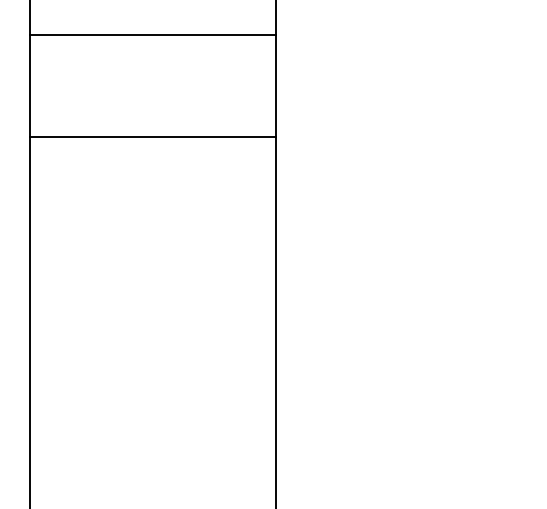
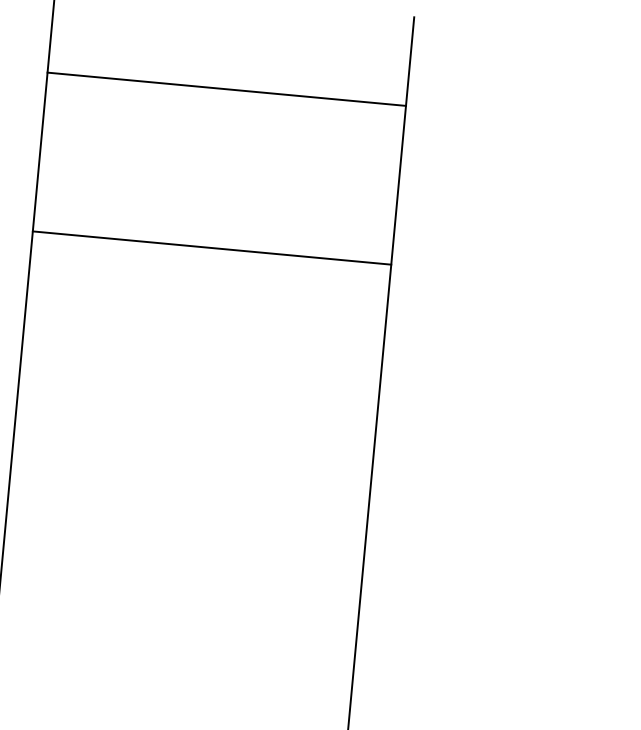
line: (152, 35) -> (225, 89), moved
line: (152, 137) -> (211, 248), moved

